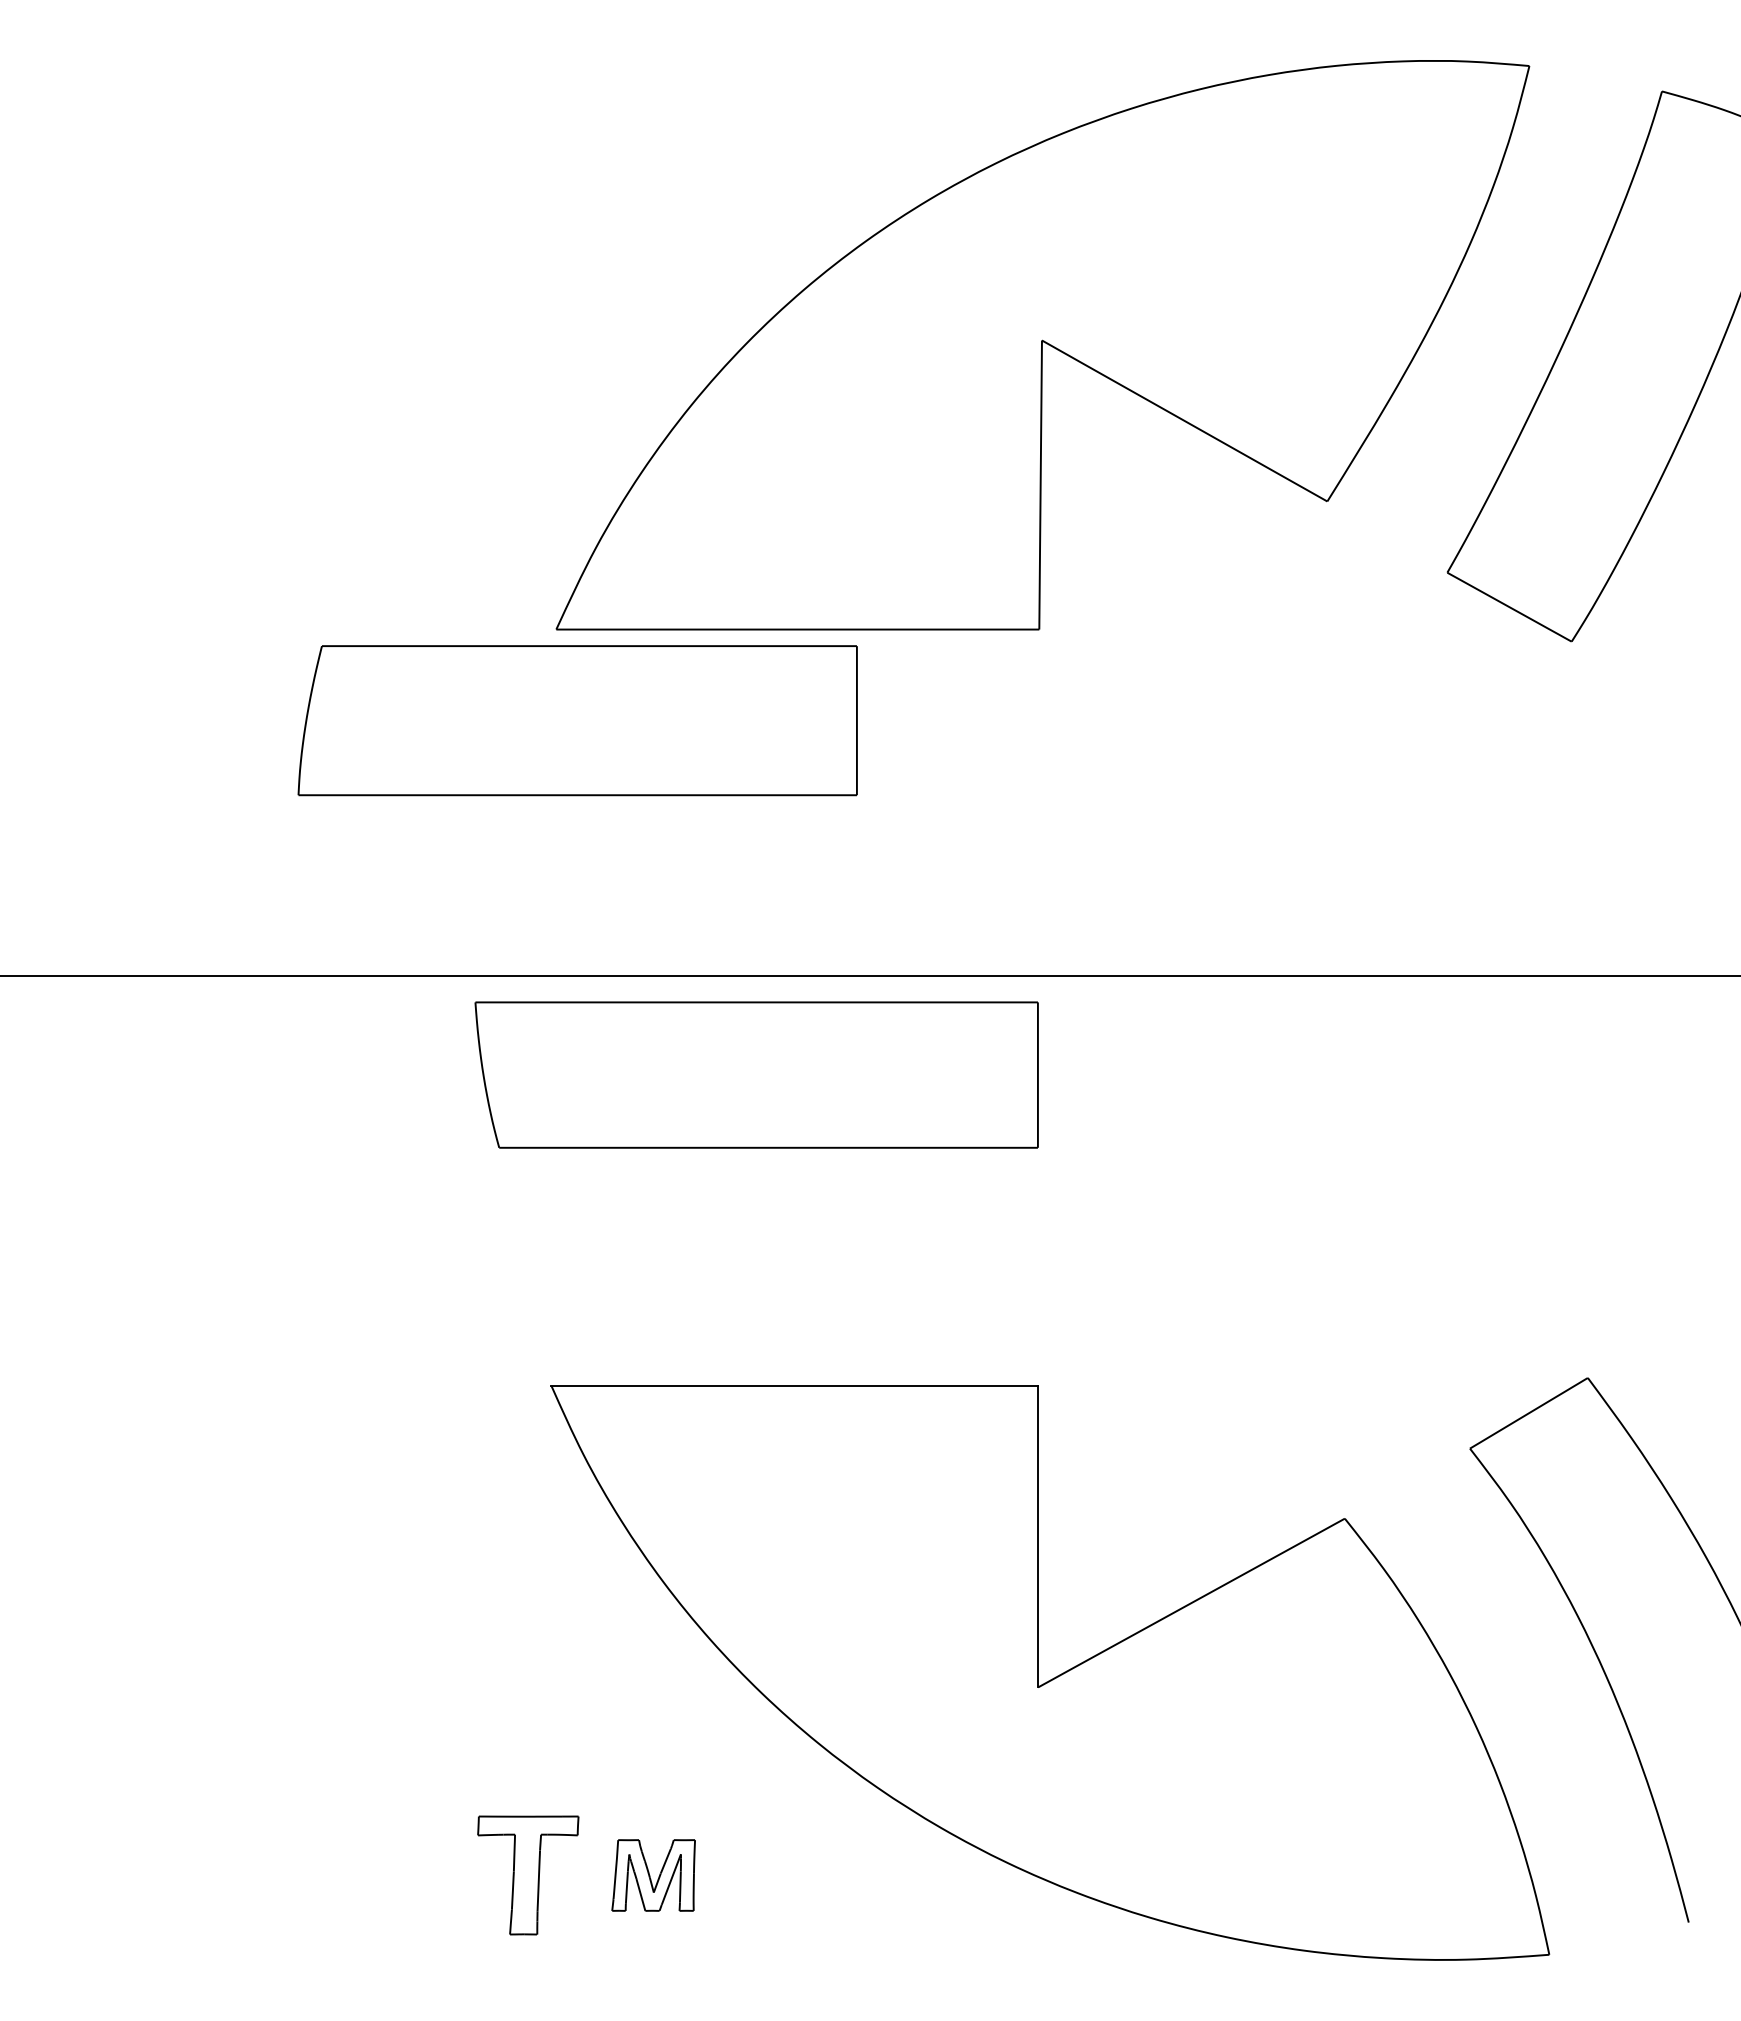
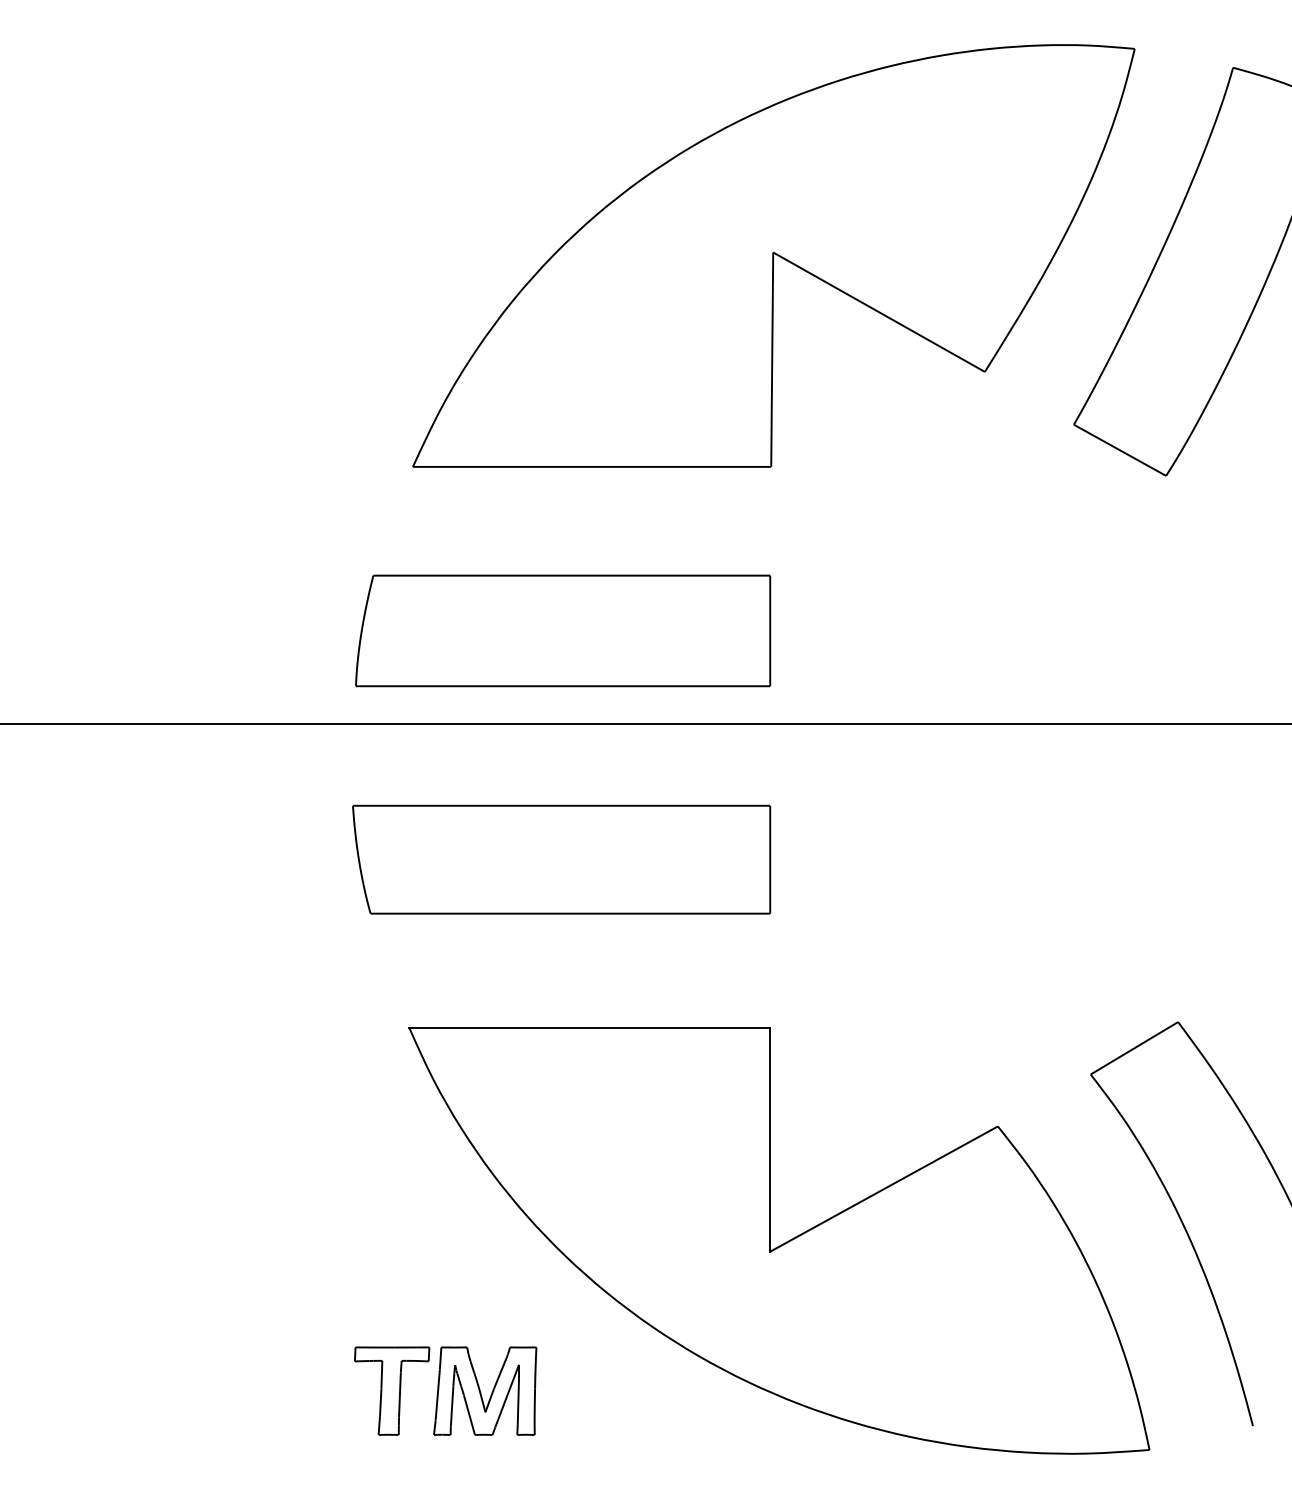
part: (577, 720) -> (562, 630), moved
part: (756, 1074) -> (561, 859), moved
part: (653, 1875) -> (485, 1391), size x1.67

